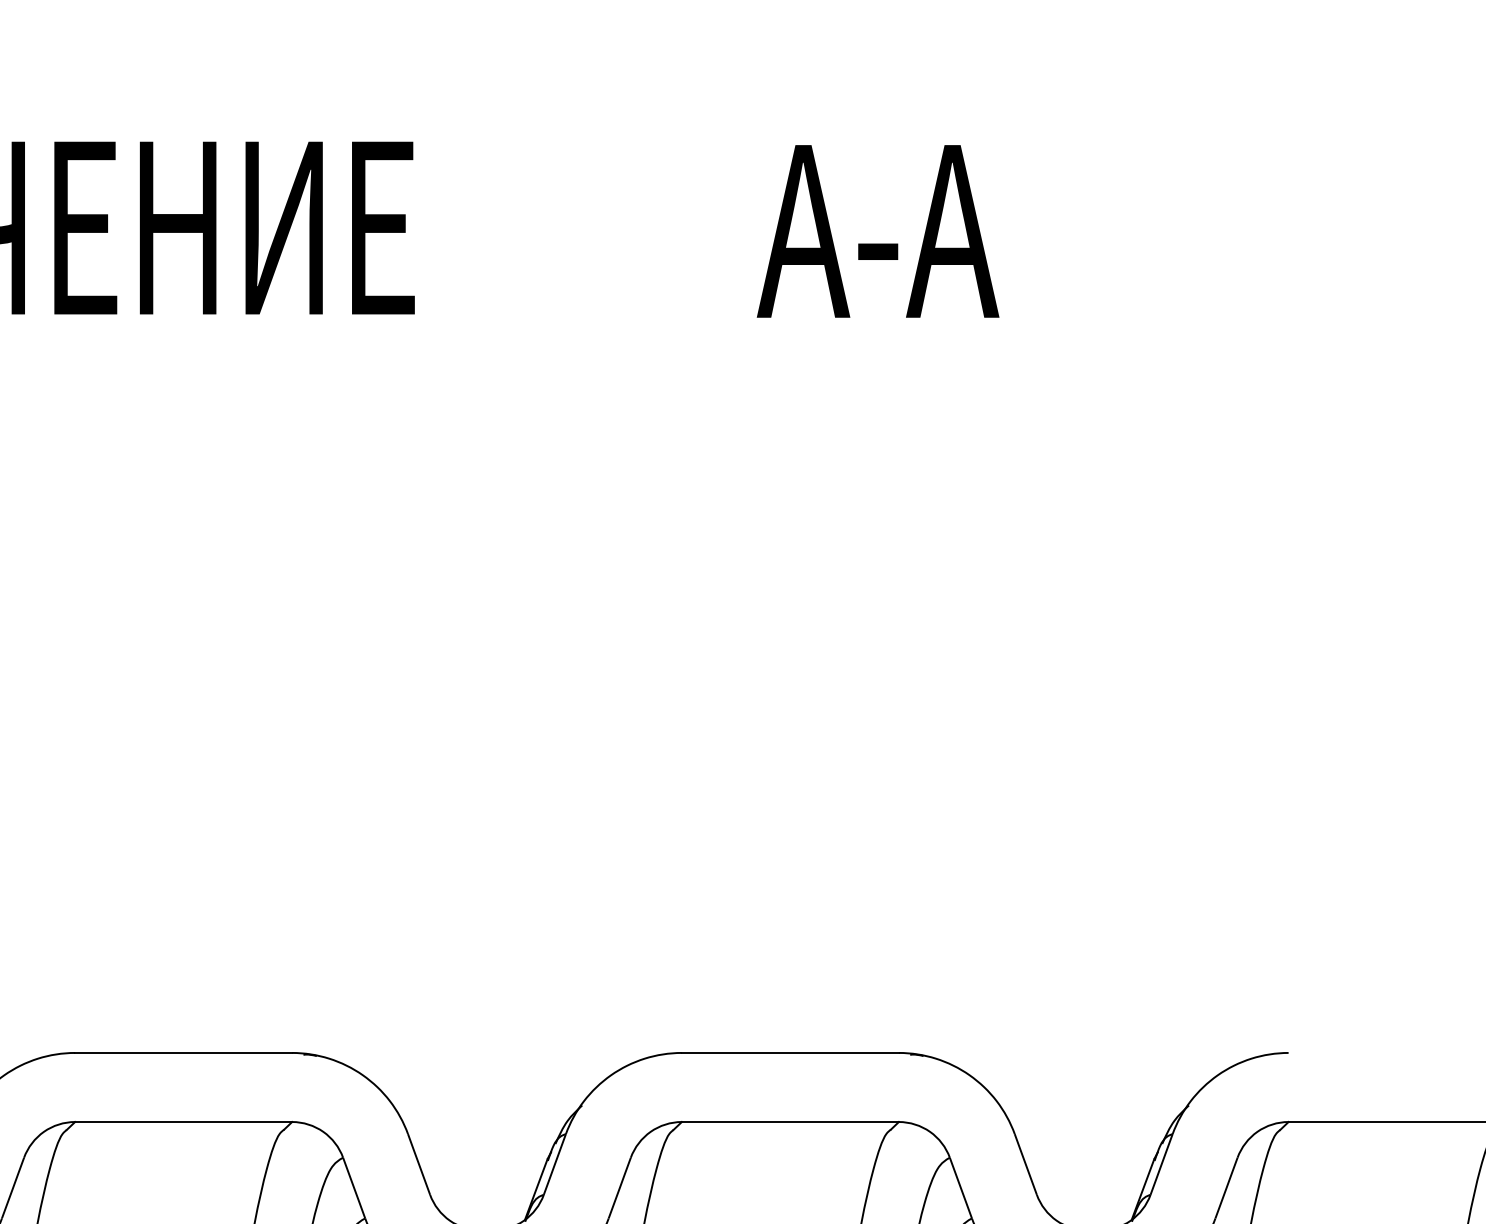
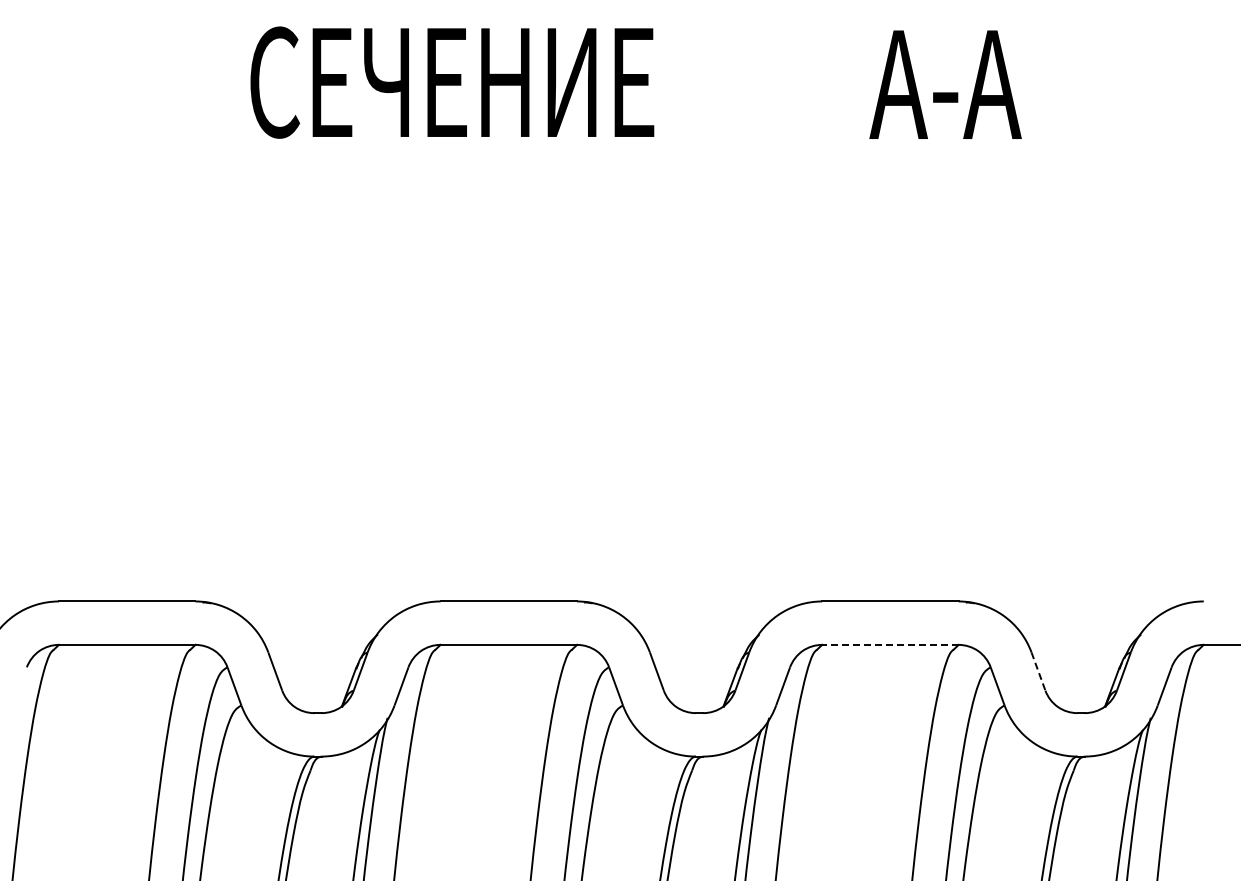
line: (788, 1121) -> (889, 644), solid -> dashed
line: (1025, 1164) -> (1038, 671), solid -> dashed

